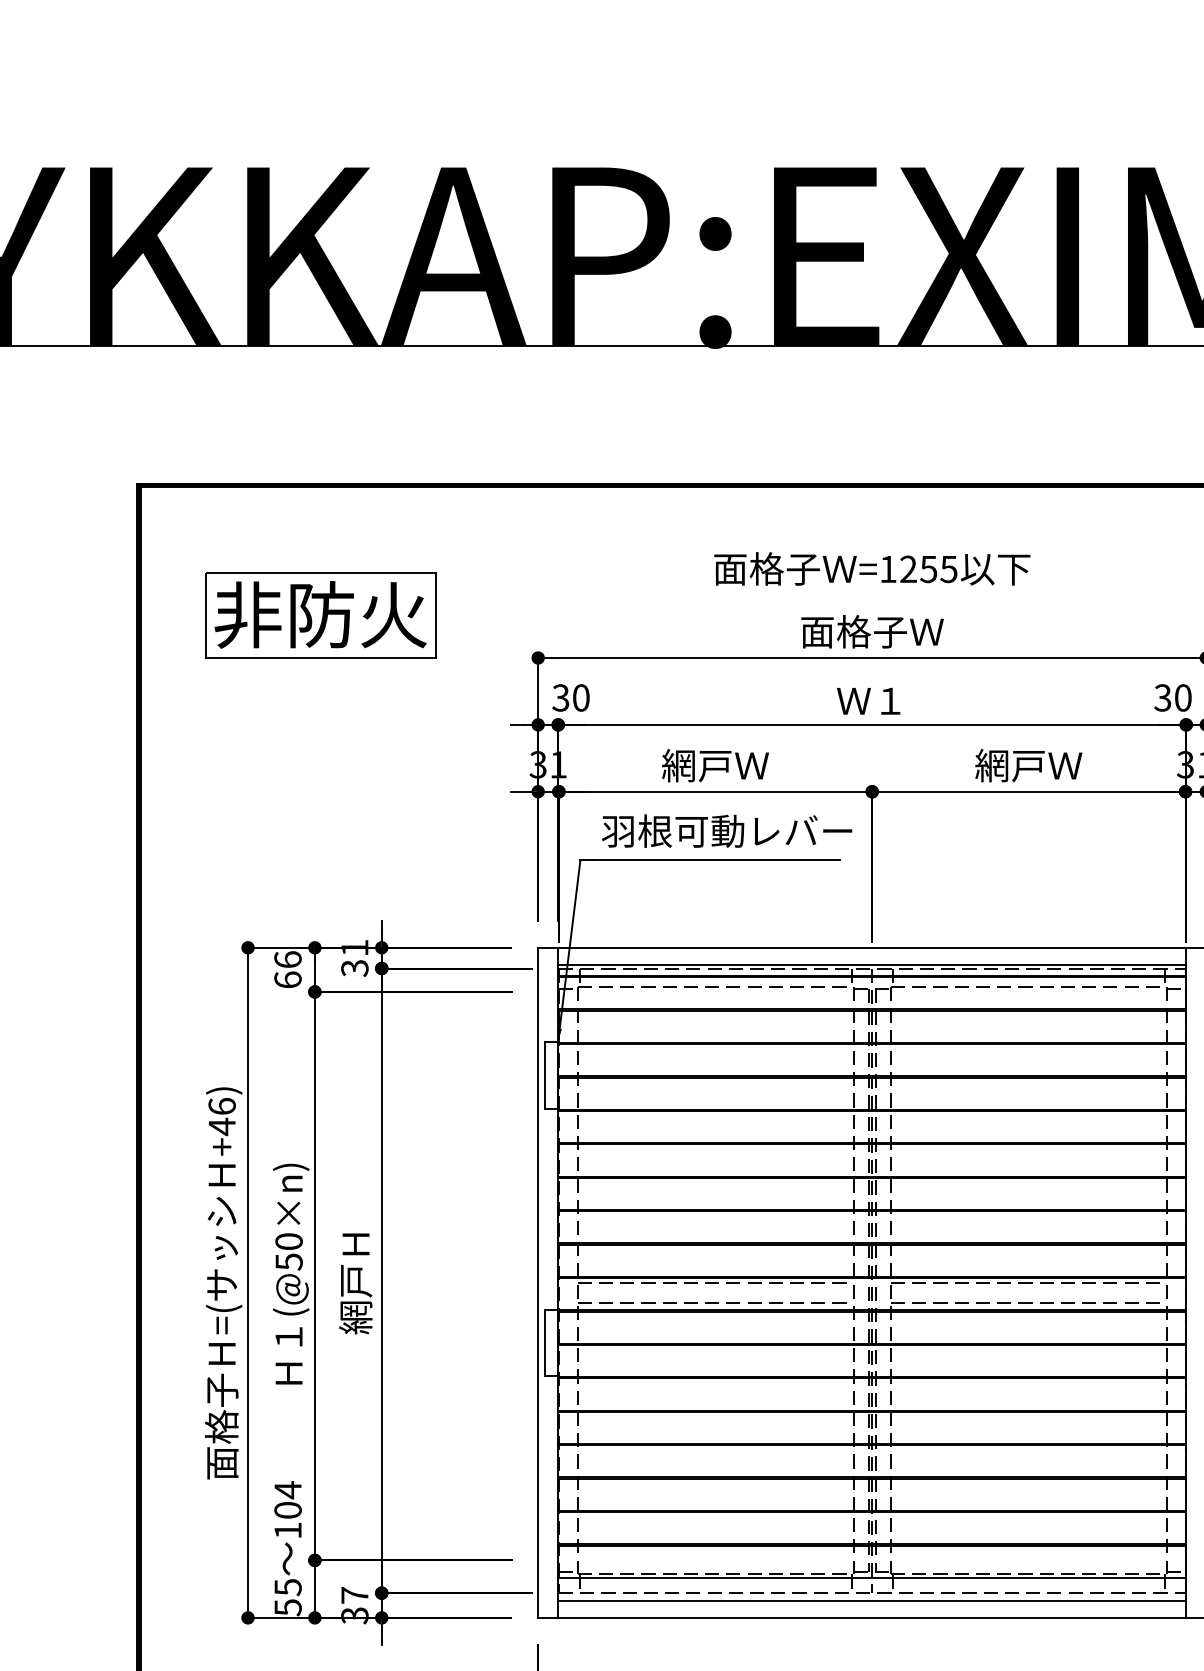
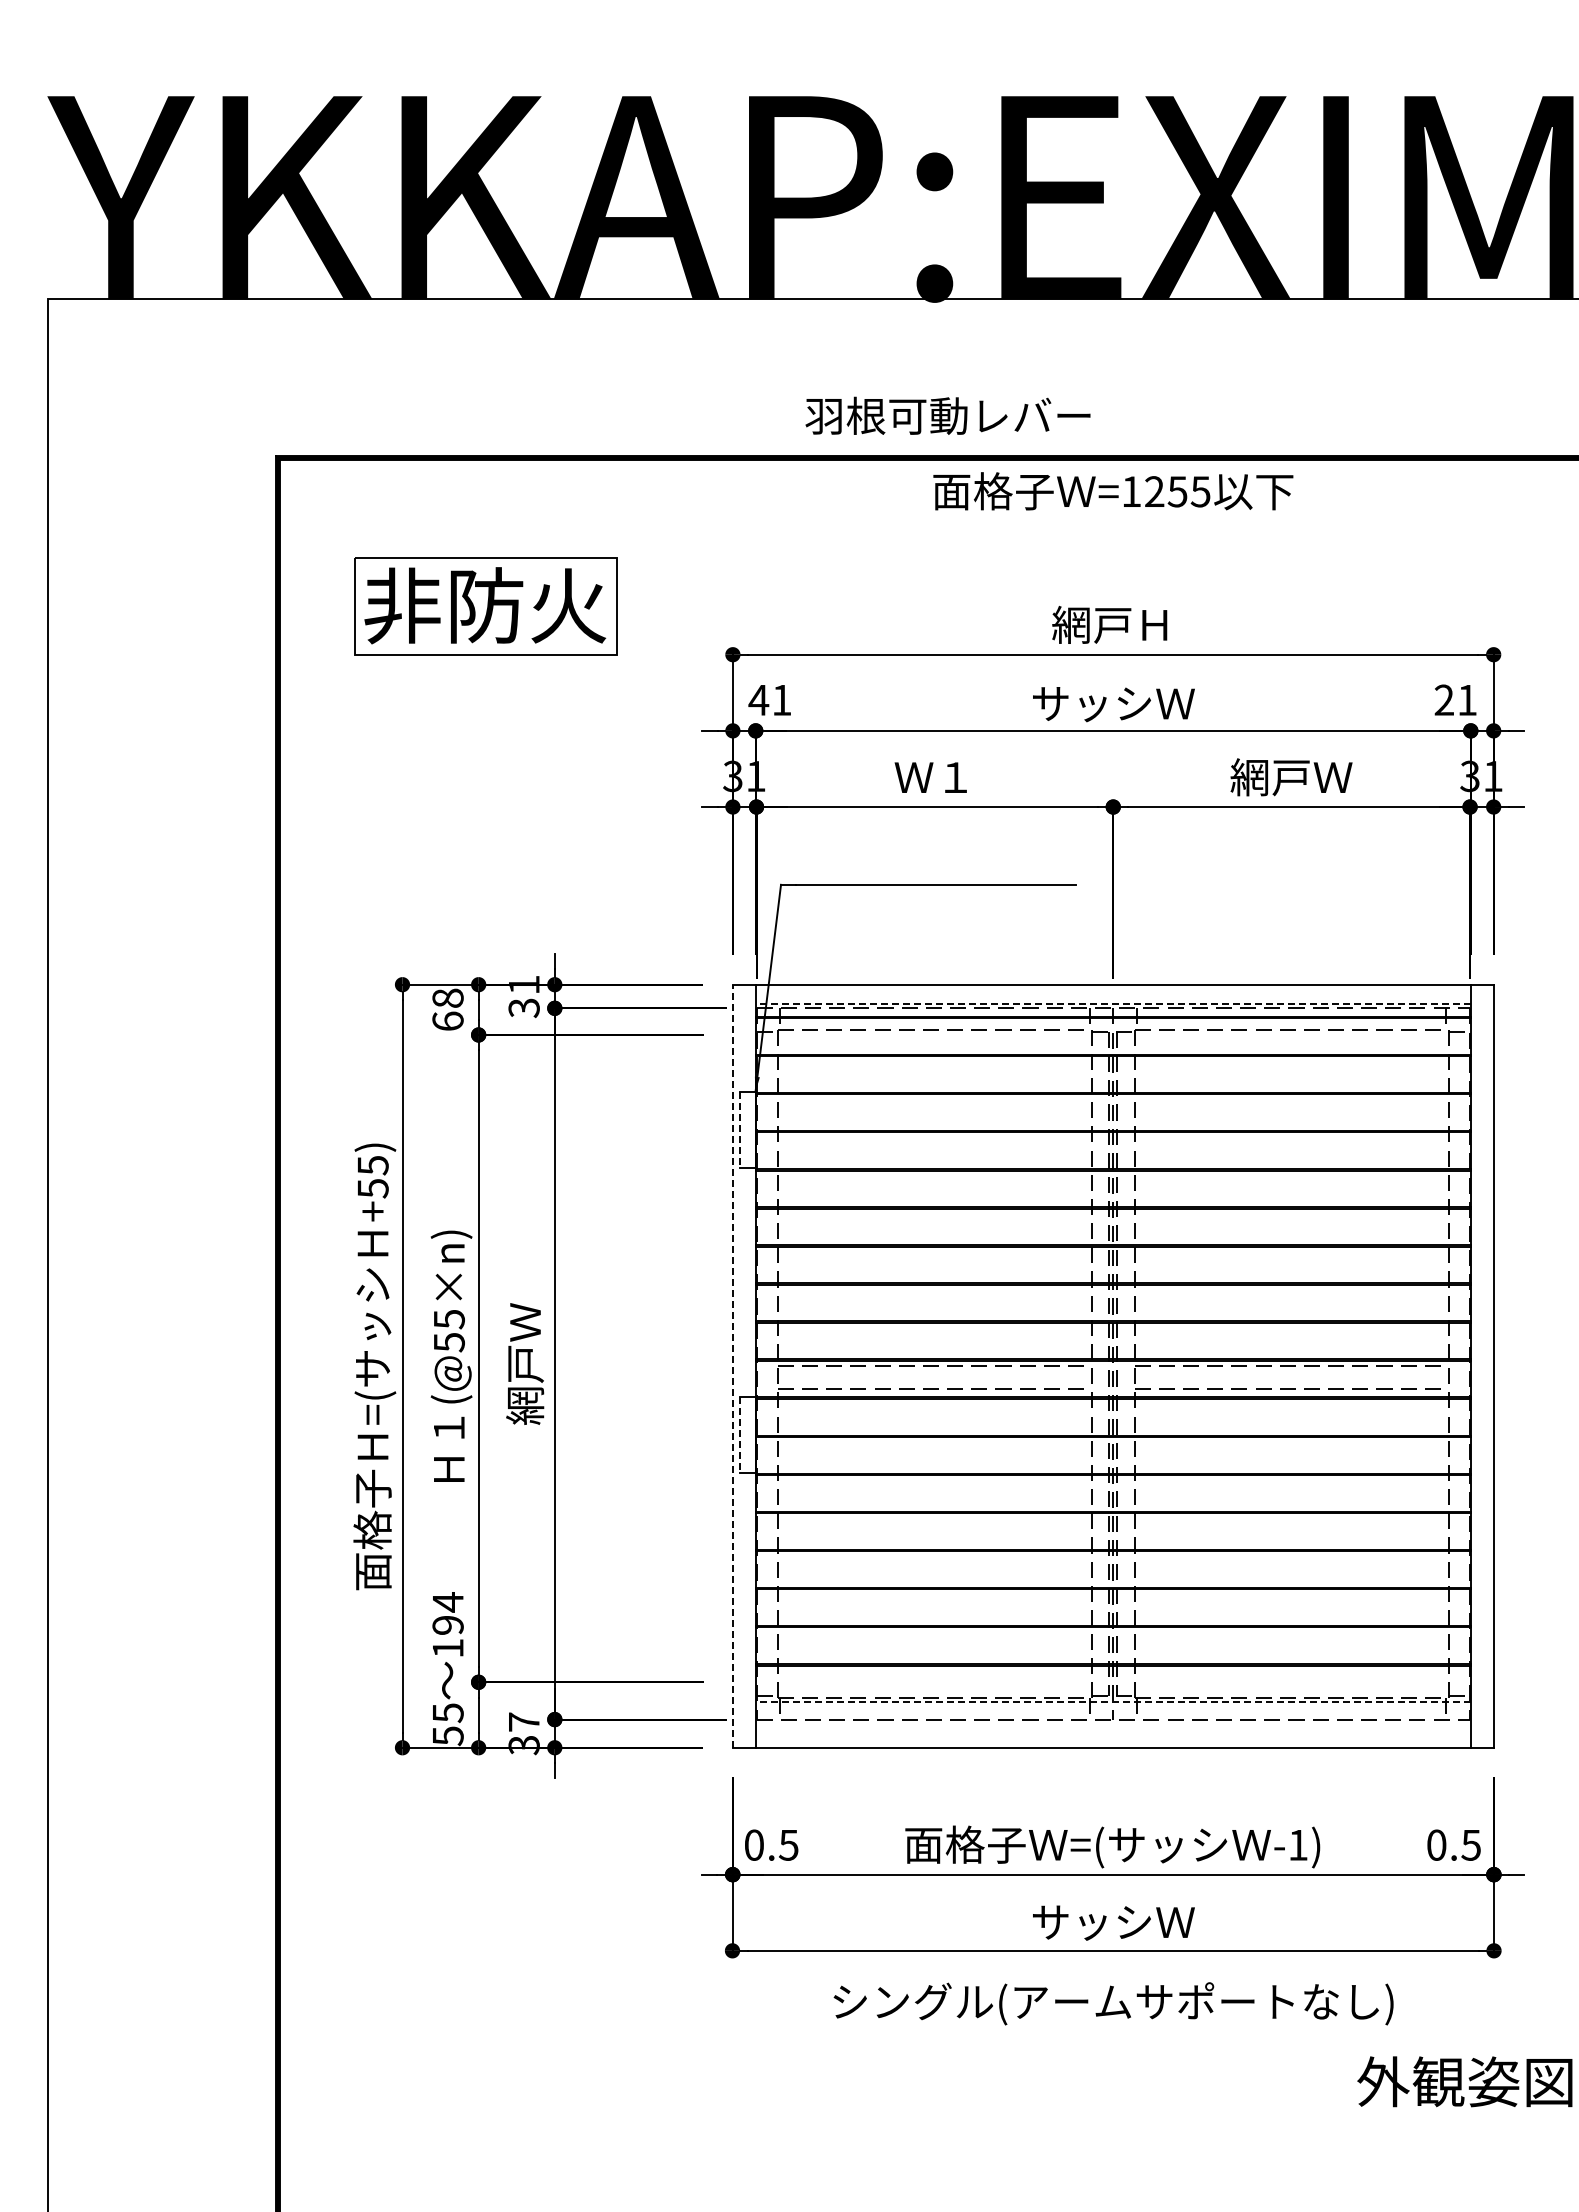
text: (872, 569) -> (1113, 491), moved
text: (872, 631) -> (1113, 624), 面格子Ｗ -> 網戸Ｈ
text: (570, 697) -> (769, 699), 30 -> 41
text: (1172, 697) -> (1455, 699), 30 -> 21
text: (872, 701) -> (1113, 704), Ｗ１ -> サッシＷ
text: (715, 765) -> (934, 777), 網戸Ｗ -> Ｗ１
text: (726, 830) -> (947, 415), moved
text: (287, 959) -> (447, 997), 66 -> 68
line: (872, 964) -> (1113, 1003), solid -> dashed
line: (544, 1075) -> (740, 1130), solid -> dashed
text: (221, 1117) -> (372, 1177), +46) -> +55)
text: (288, 1241) -> (448, 1319), (@50×n) -> (@55×n)
text: (356, 1244) -> (525, 1322), 網戸Ｈ -> 網戸Ｗ
line: (537, 1283) -> (732, 1366), solid -> dashed
line: (544, 1343) -> (740, 1435), solid -> dashed
text: (287, 1509) -> (447, 1624), 104 -> 194
line: (872, 1578) -> (1113, 1702), solid -> dashed
line: (871, 1600) -> (1112, 1728), removed

